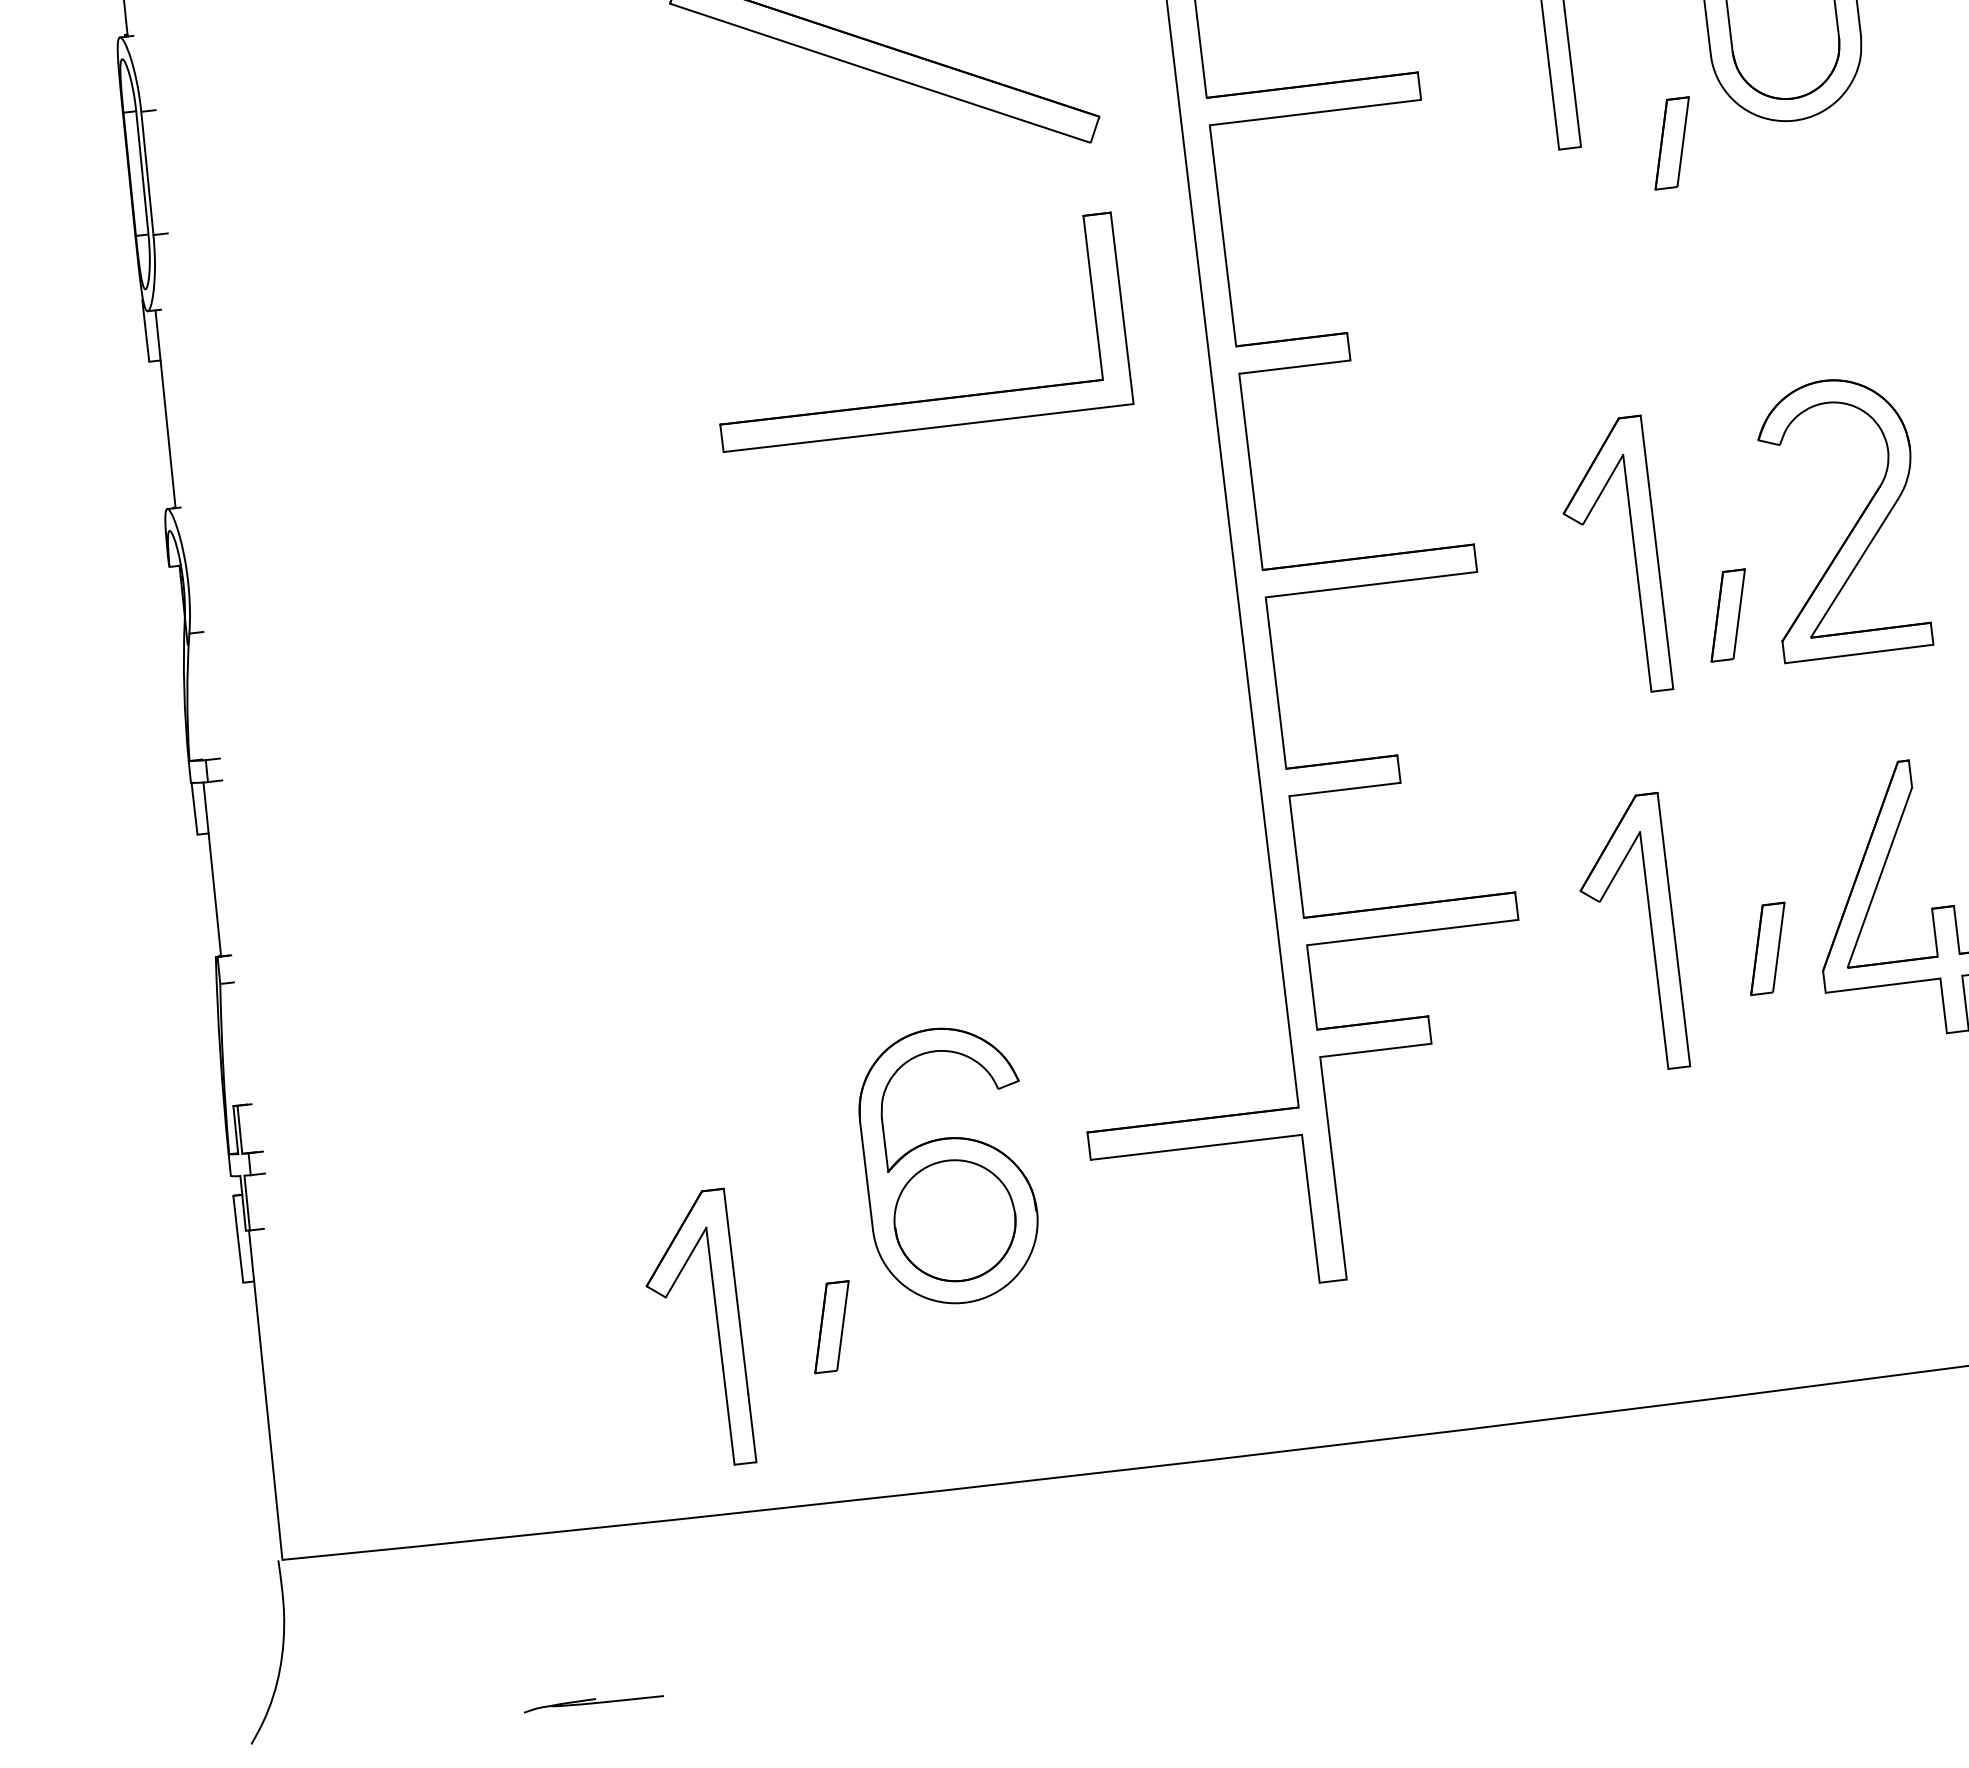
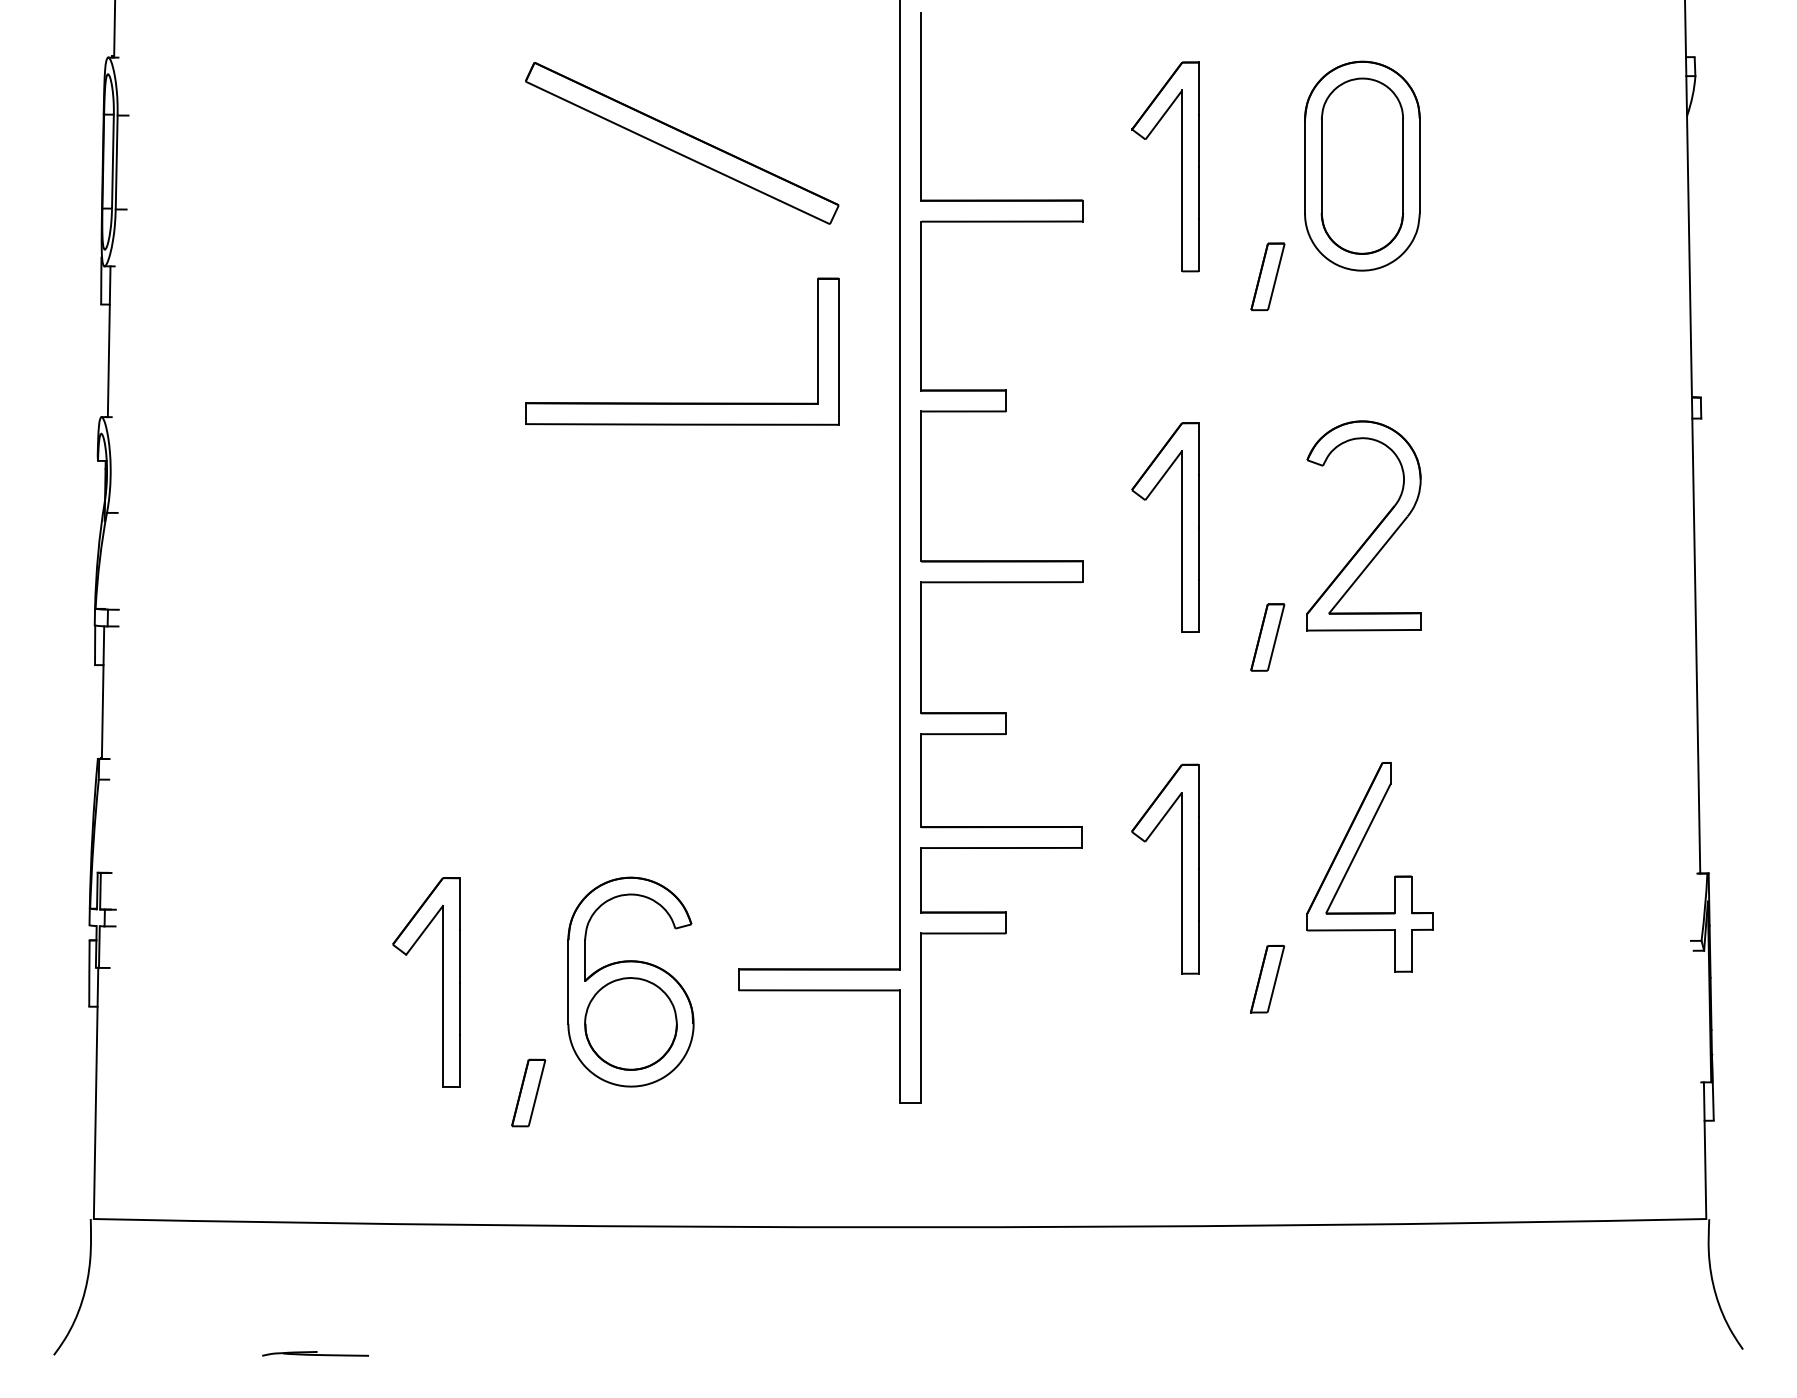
part: (1853, 524) -> (1371, 532), moved
part: (1634, 555) -> (1181, 527), moved
part: (1767, 949) -> (1267, 979), moved
part: (717, 1328) -> (442, 982), moved

